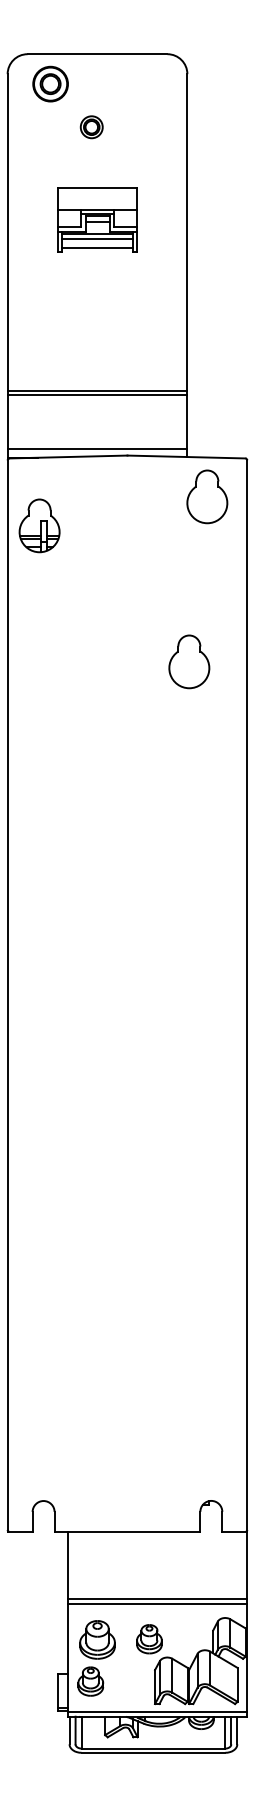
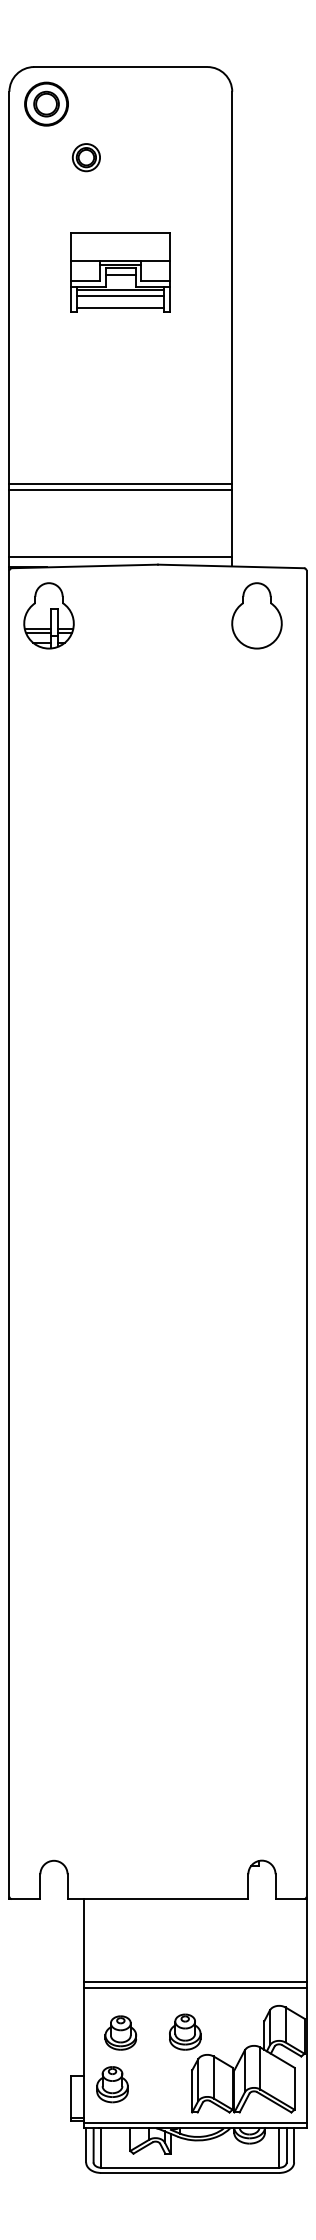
part: (50, 83) -> (46, 103), moved
part: (91, 127) -> (86, 157), moved
part: (39, 525) -> (48, 615), moved
part: (189, 661) -> (234, 819), removed
part: (97, 1639) -> (120, 2032), size x0.71

